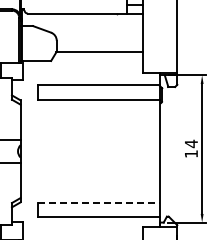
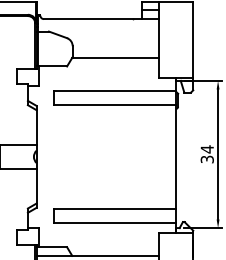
text: (190, 154) -> (206, 159), 14 -> 34
line: (99, 203) -> (115, 208), dashed -> solid

